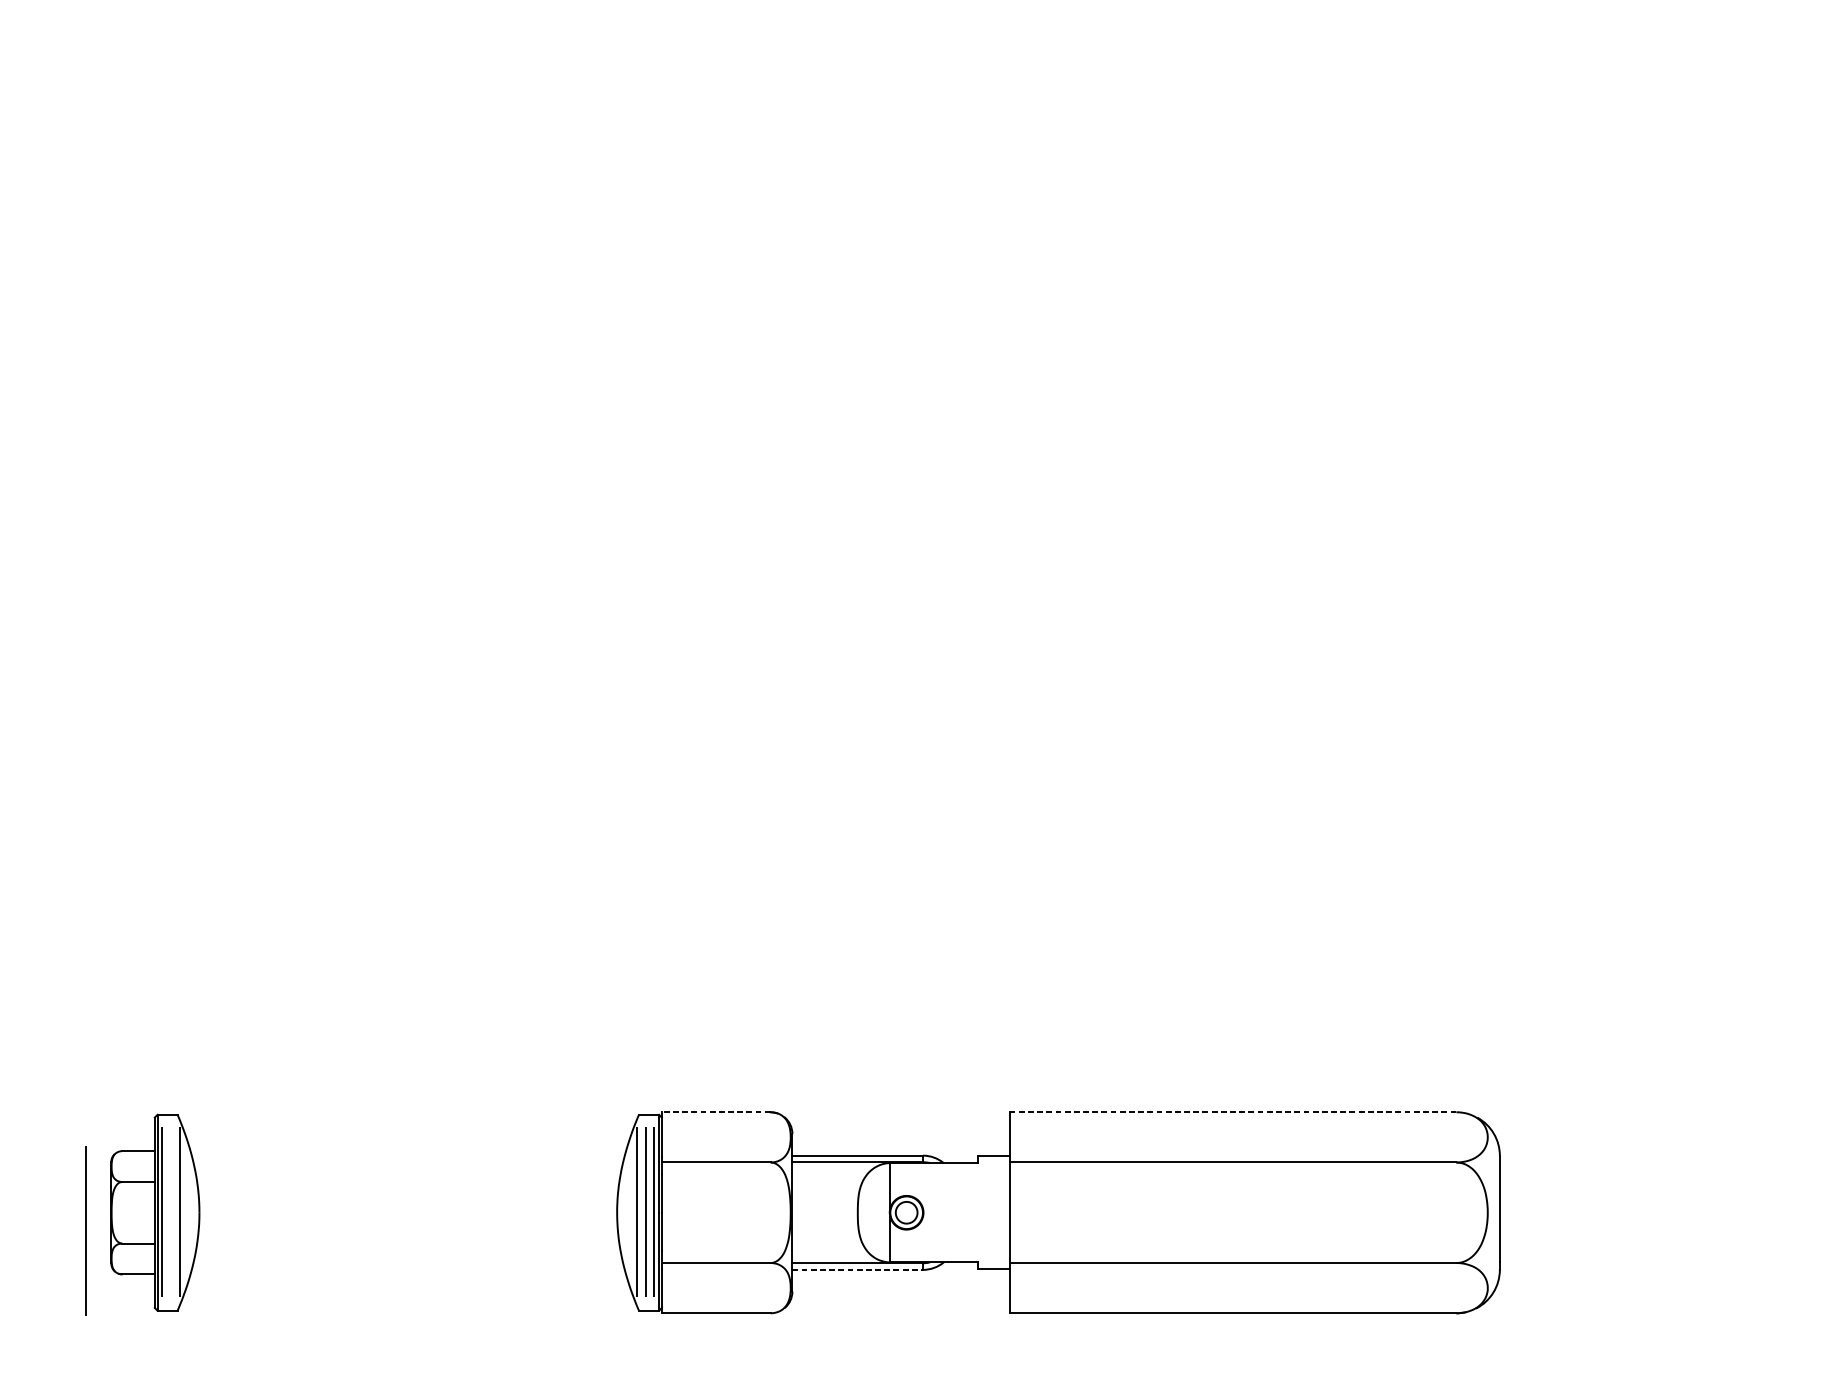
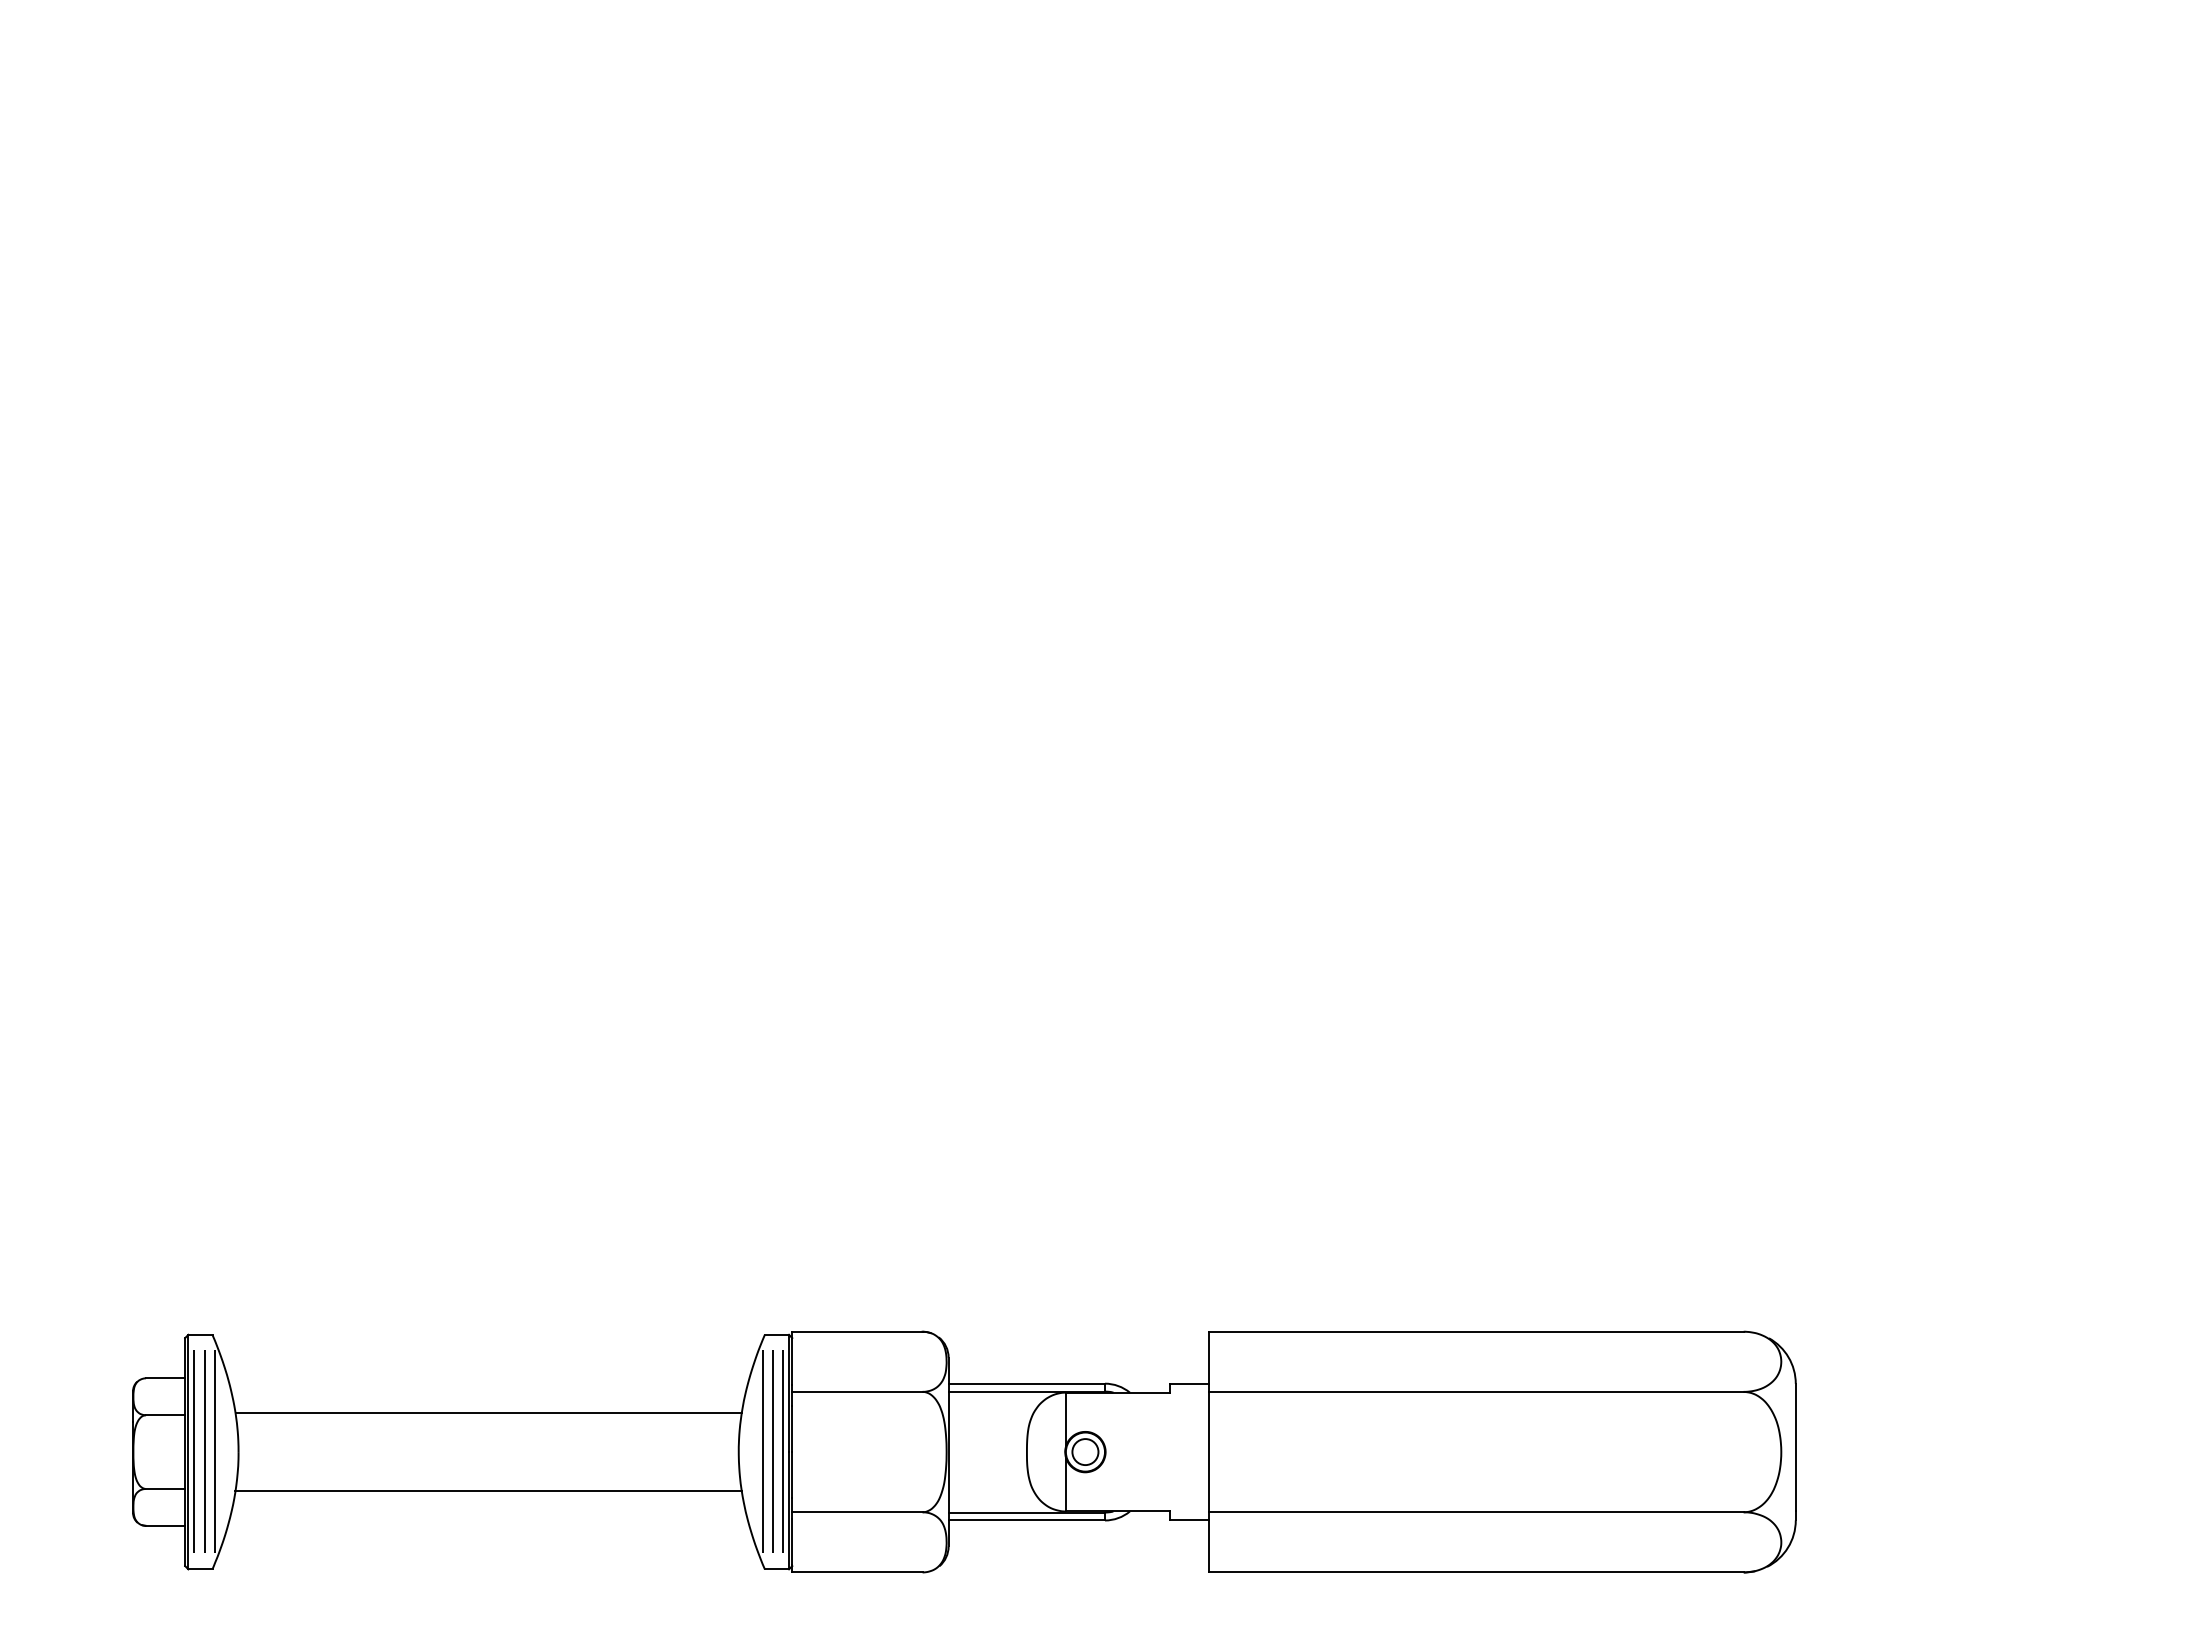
line: (715, 1112) -> (856, 1331), dashed -> solid
line: (1233, 1112) -> (1476, 1331), dashed -> solid
line: (408, 1179) -> (488, 1412), added
line: (85, 1231) -> (204, 1451), moved
line: (408, 1245) -> (488, 1491), added
line: (858, 1269) -> (1027, 1520), dashed -> solid

